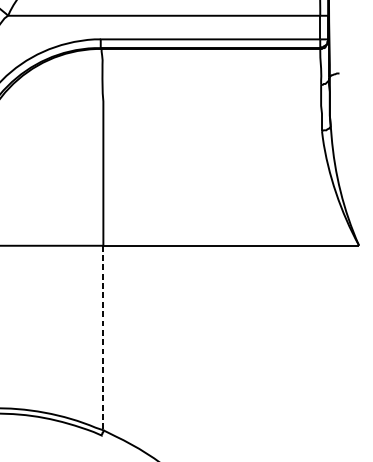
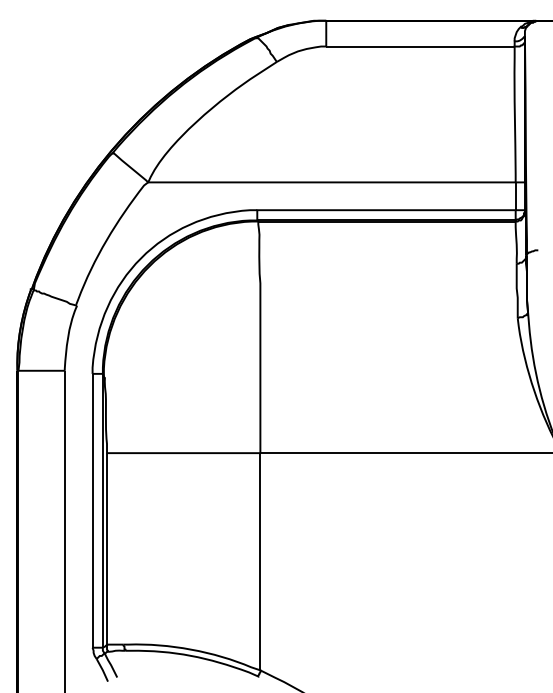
line: (103, 337) -> (260, 561), dashed -> solid

